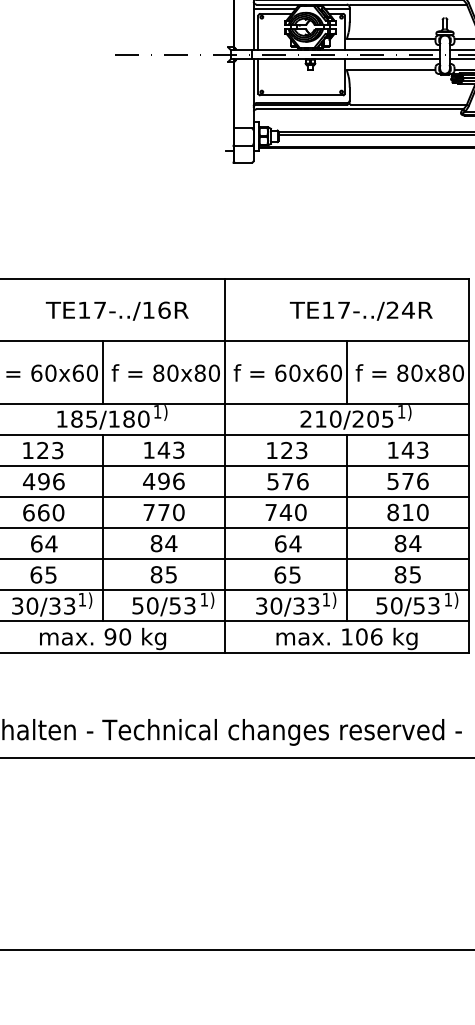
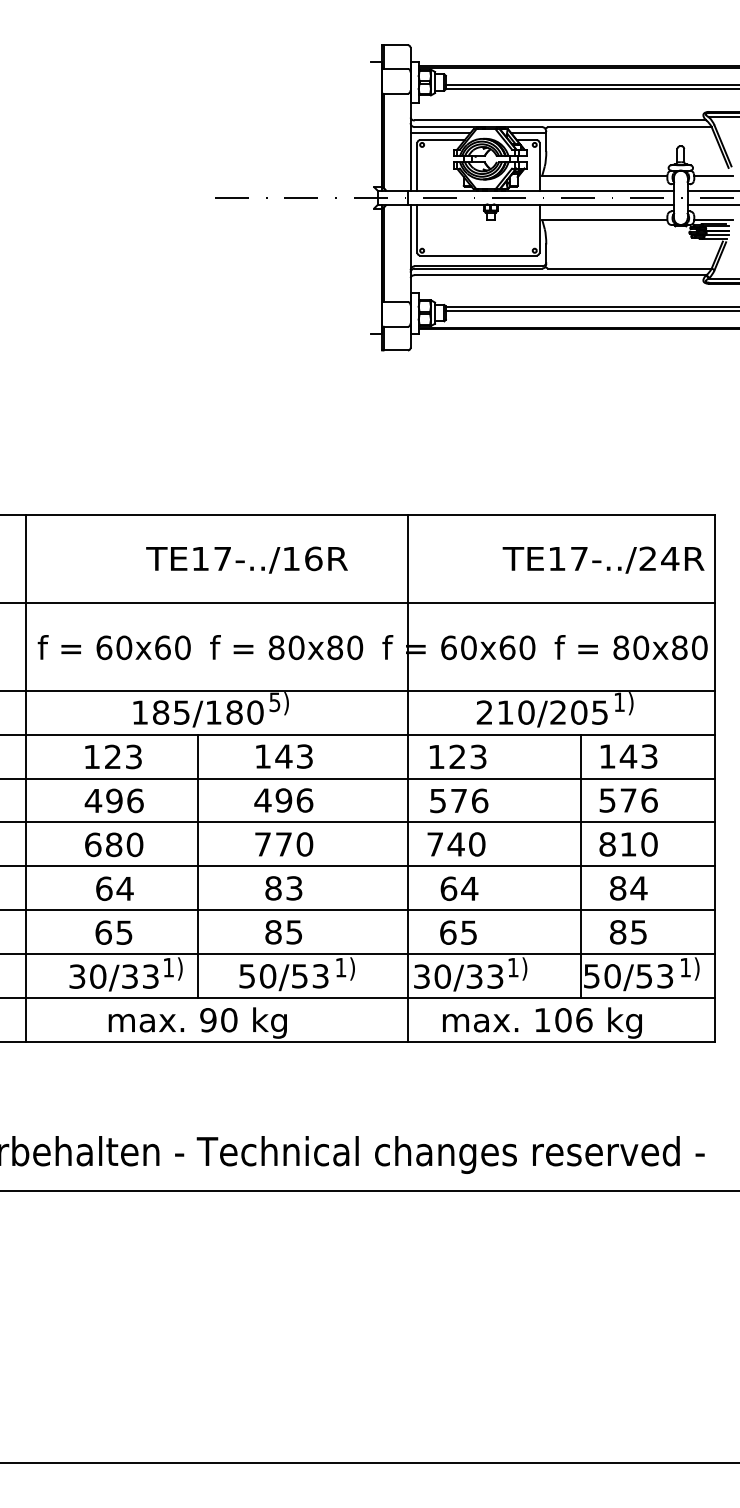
text: (116, 310) -> (246, 559), moved
text: (361, 310) -> (603, 559), moved
line: (102, 372) -> (197, 646), removed
line: (347, 372) -> (542, 646), removed
text: (157, 411) -> (274, 702), 1) -> 5)
line: (225, 465) -> (408, 778), moved
text: (43, 512) -> (114, 844), 660 -> 680
line: (347, 528) -> (581, 866), moved
text: (171, 543) -> (294, 888), 84 -> 83

